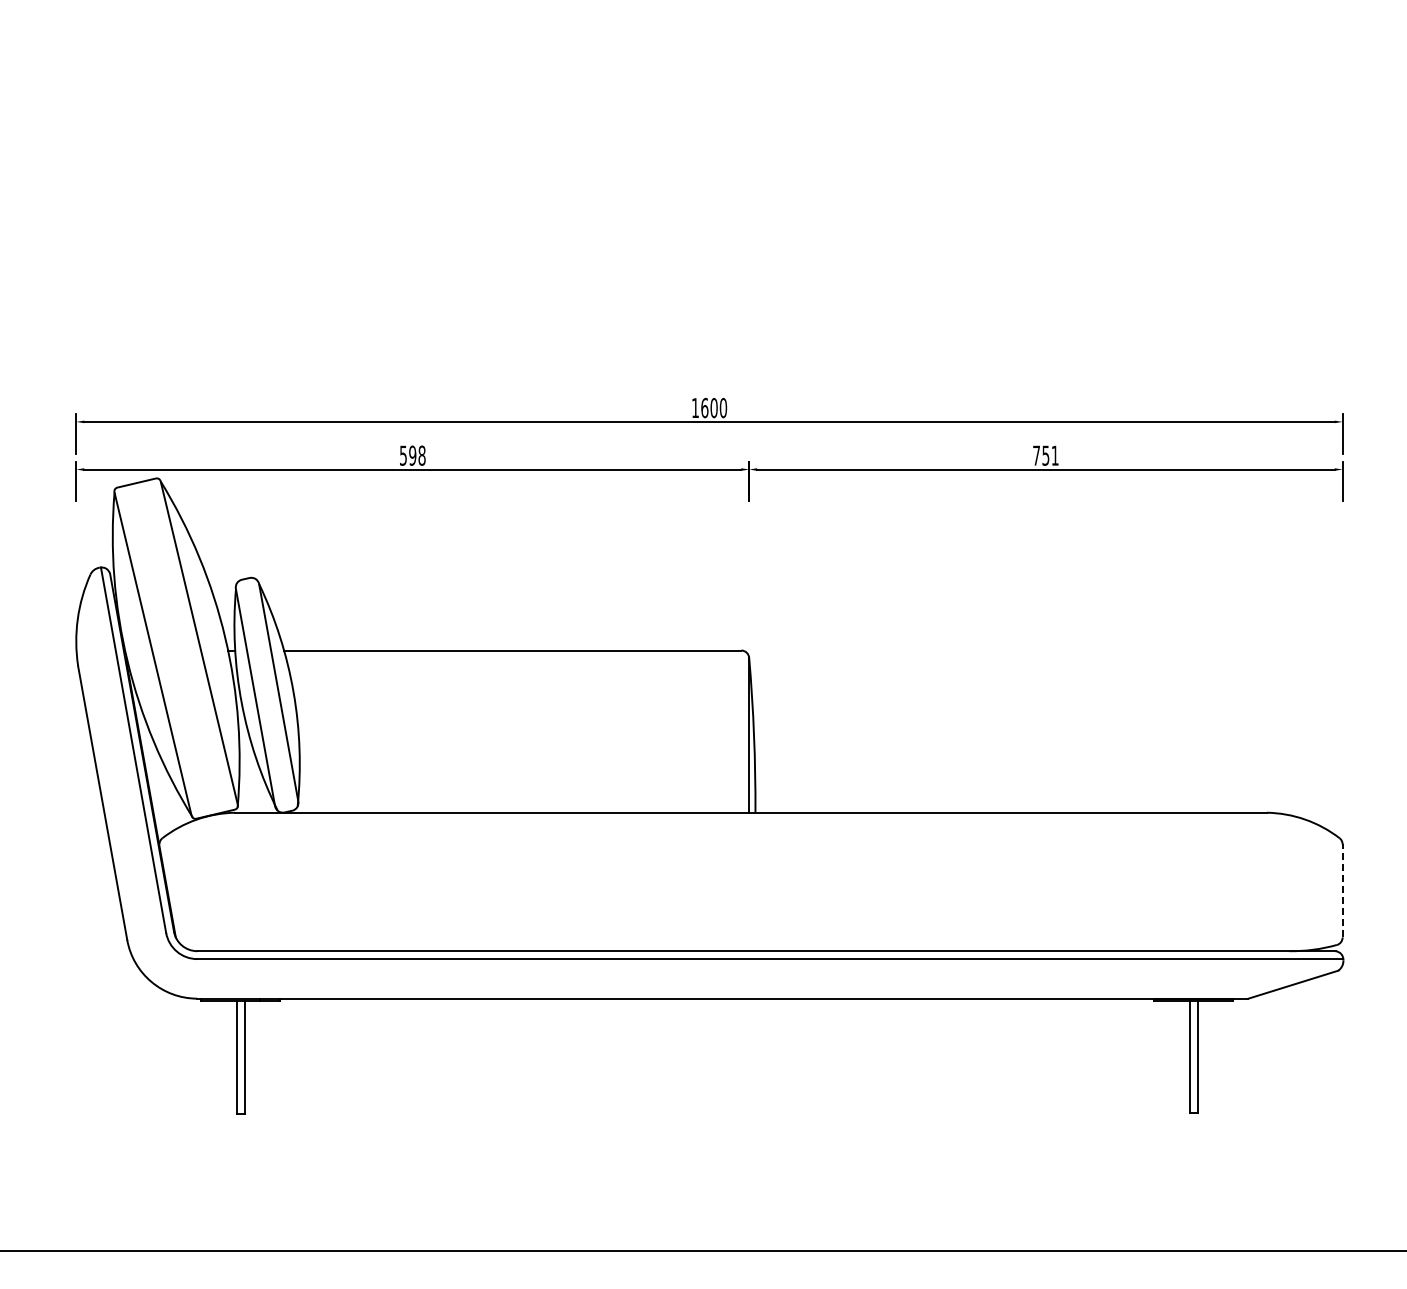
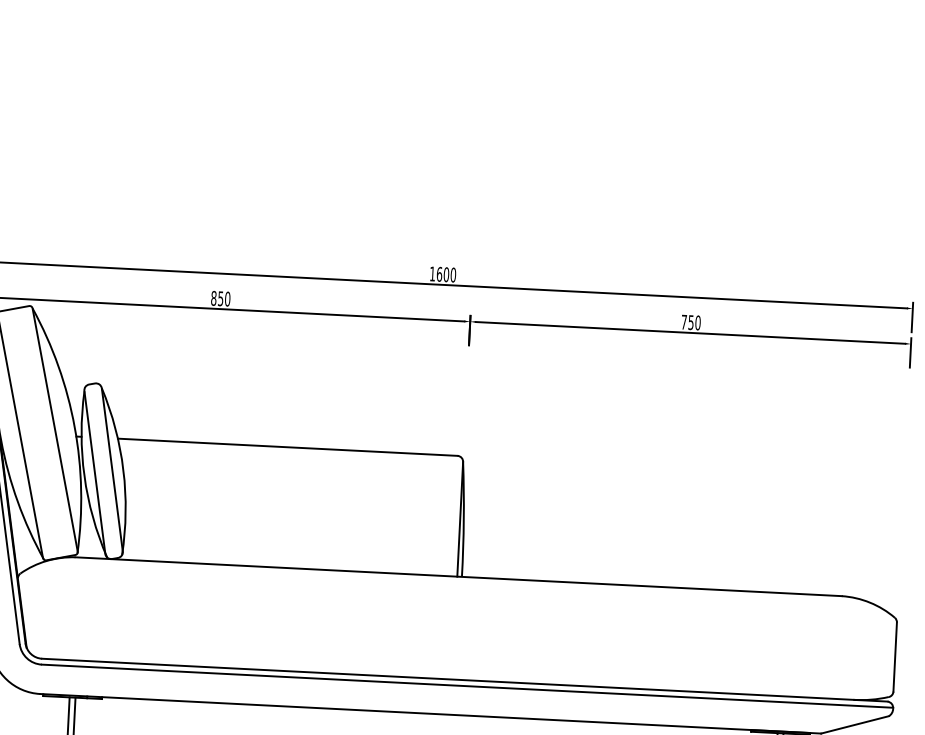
text: (412, 455) -> (220, 298), 598 -> 850
text: (1054, 455) -> (697, 322), 751 -> 750
line: (1342, 890) -> (895, 656), dashed -> solid

